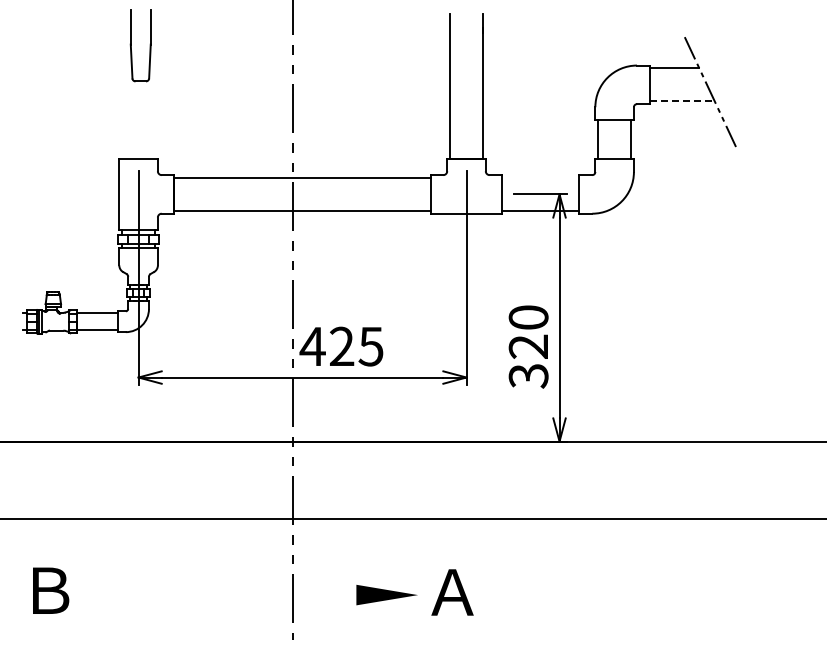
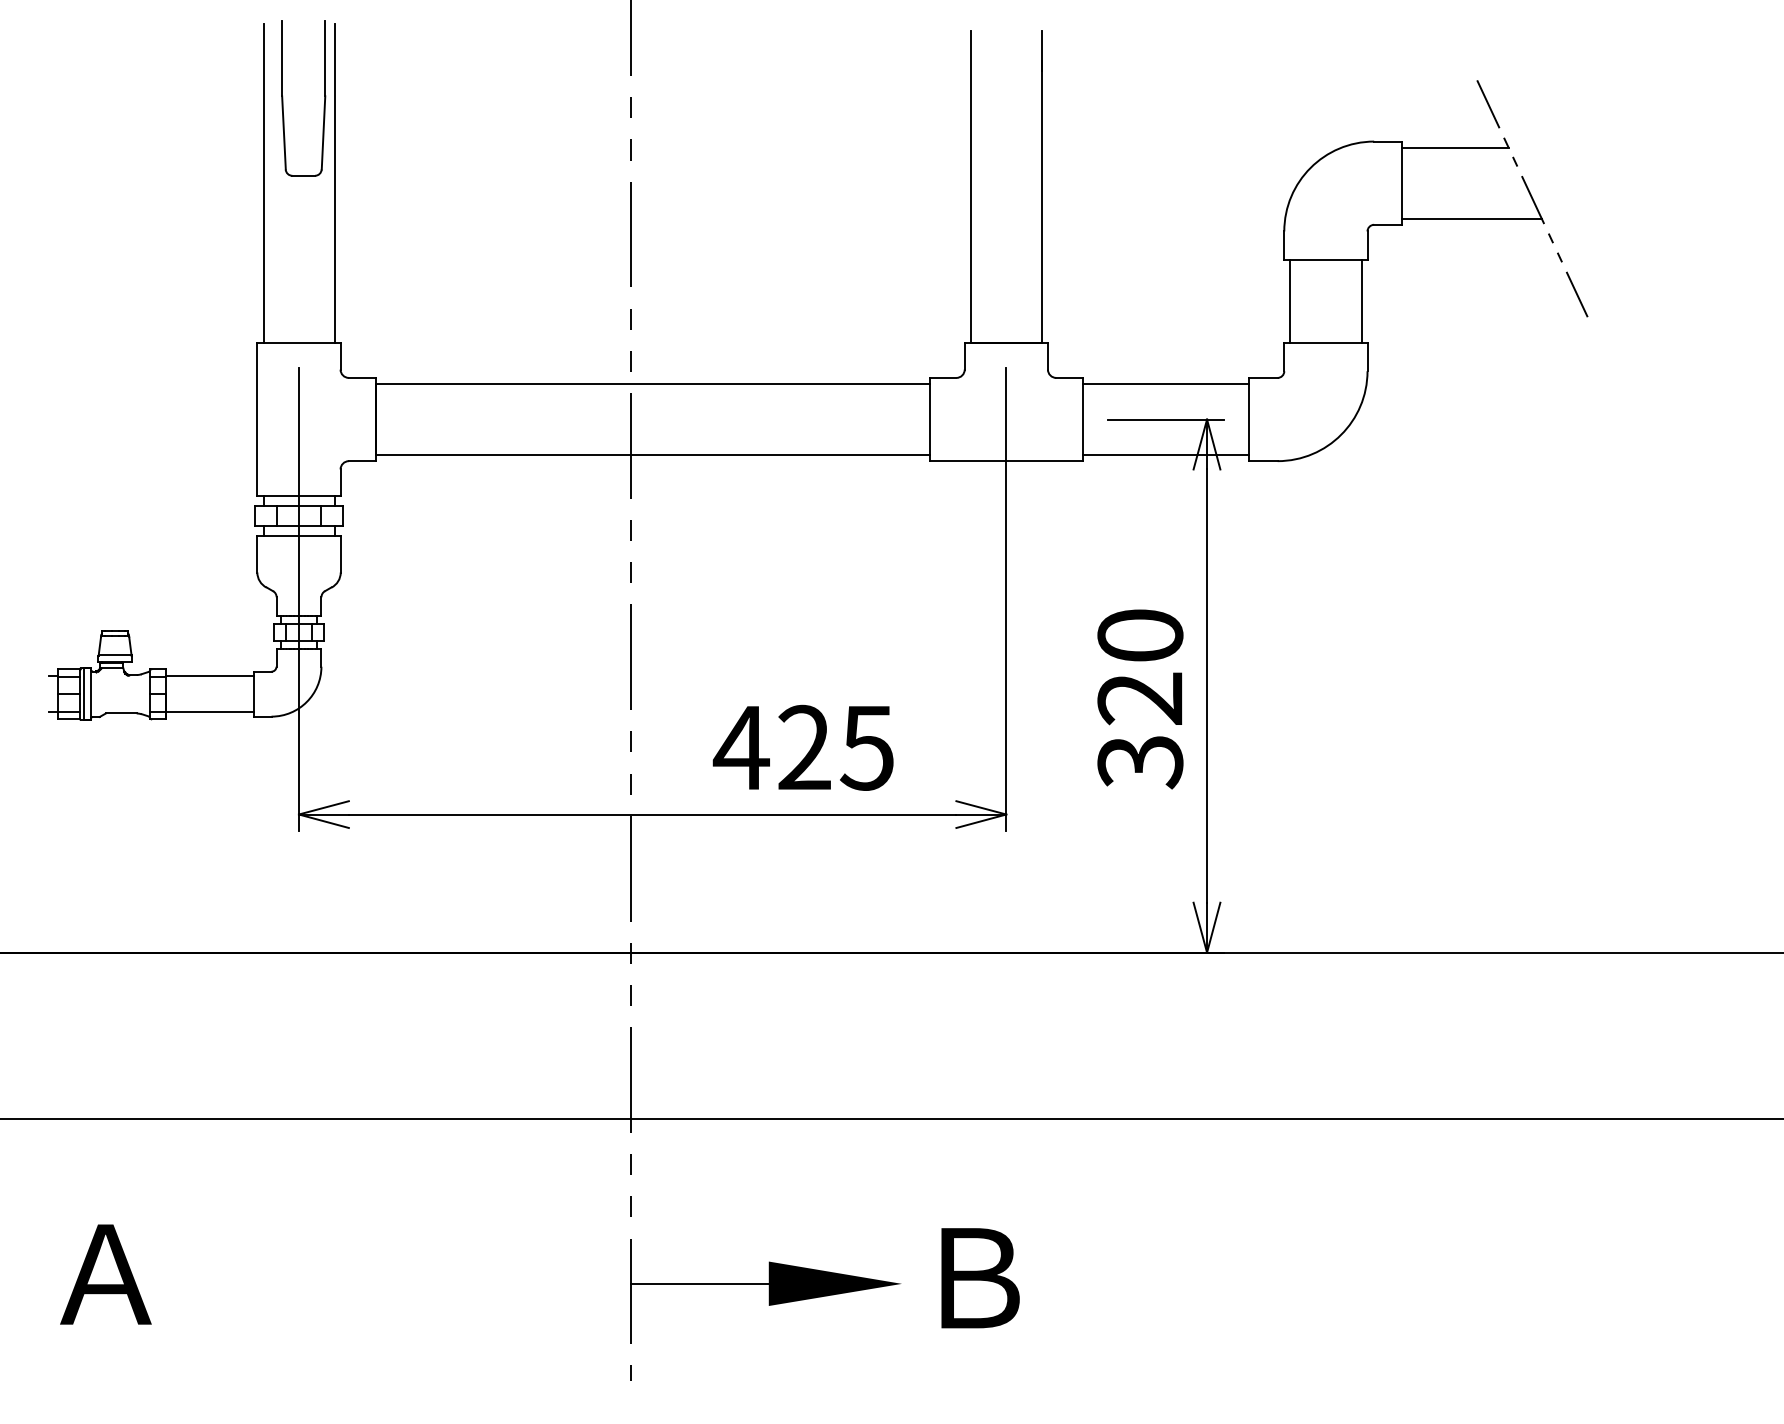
line: (122, 84) -> (264, 182), added
line: (155, 84) -> (335, 182), added
line: (682, 101) -> (1472, 219), dashed -> solid
line: (540, 177) -> (1165, 383), added
text: (341, 346) -> (803, 747), moved
text: (528, 346) -> (1140, 697), moved
text: (49, 590) -> (106, 1273), Ｂ -> Ａ
text: (452, 592) -> (976, 1278), Ａ -> Ｂ
line: (324, 595) -> (700, 1284), added

